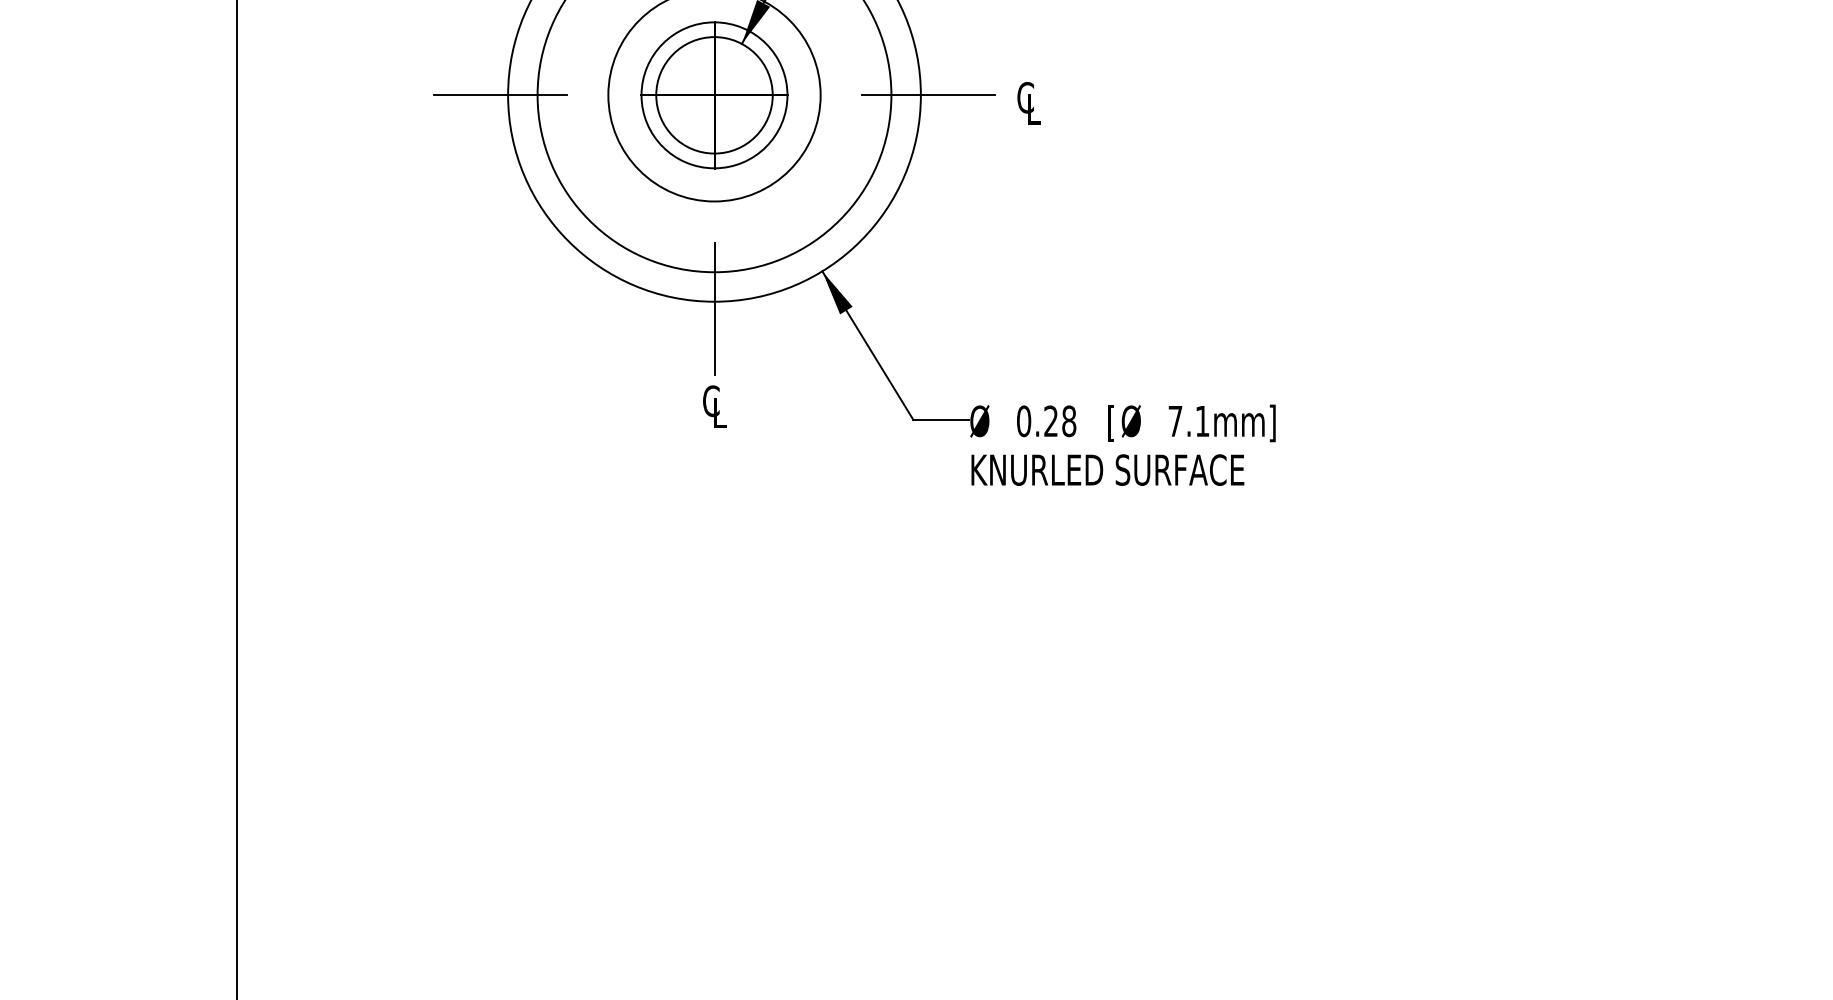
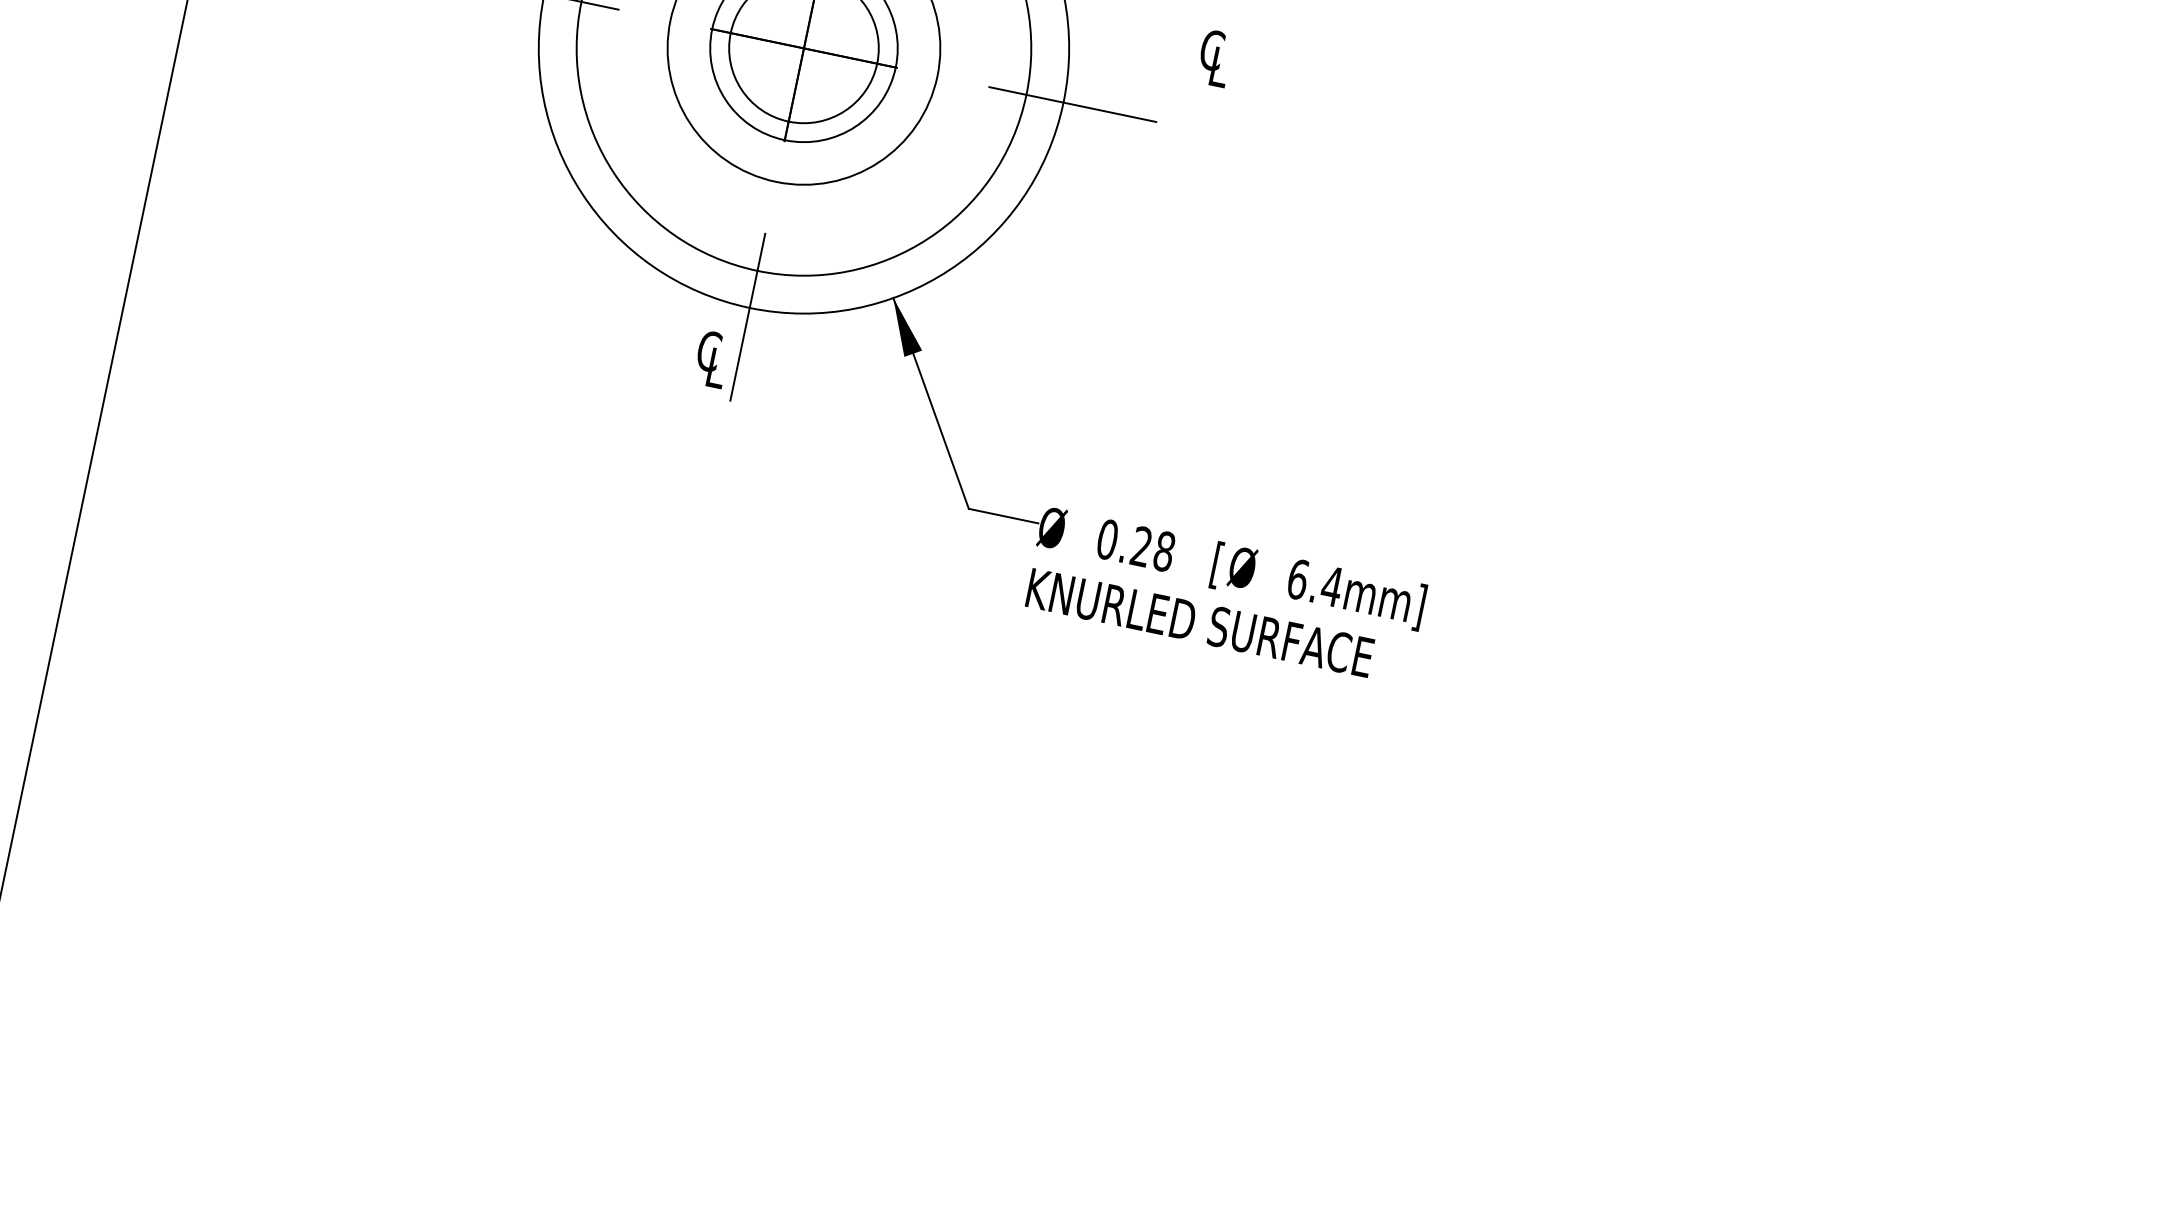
text: (1028, 103) -> (1214, 58), moved
text: (714, 406) -> (711, 358), moved
text: (1189, 421) -> (1315, 583), 7.1mm] -> 6.4mm]

